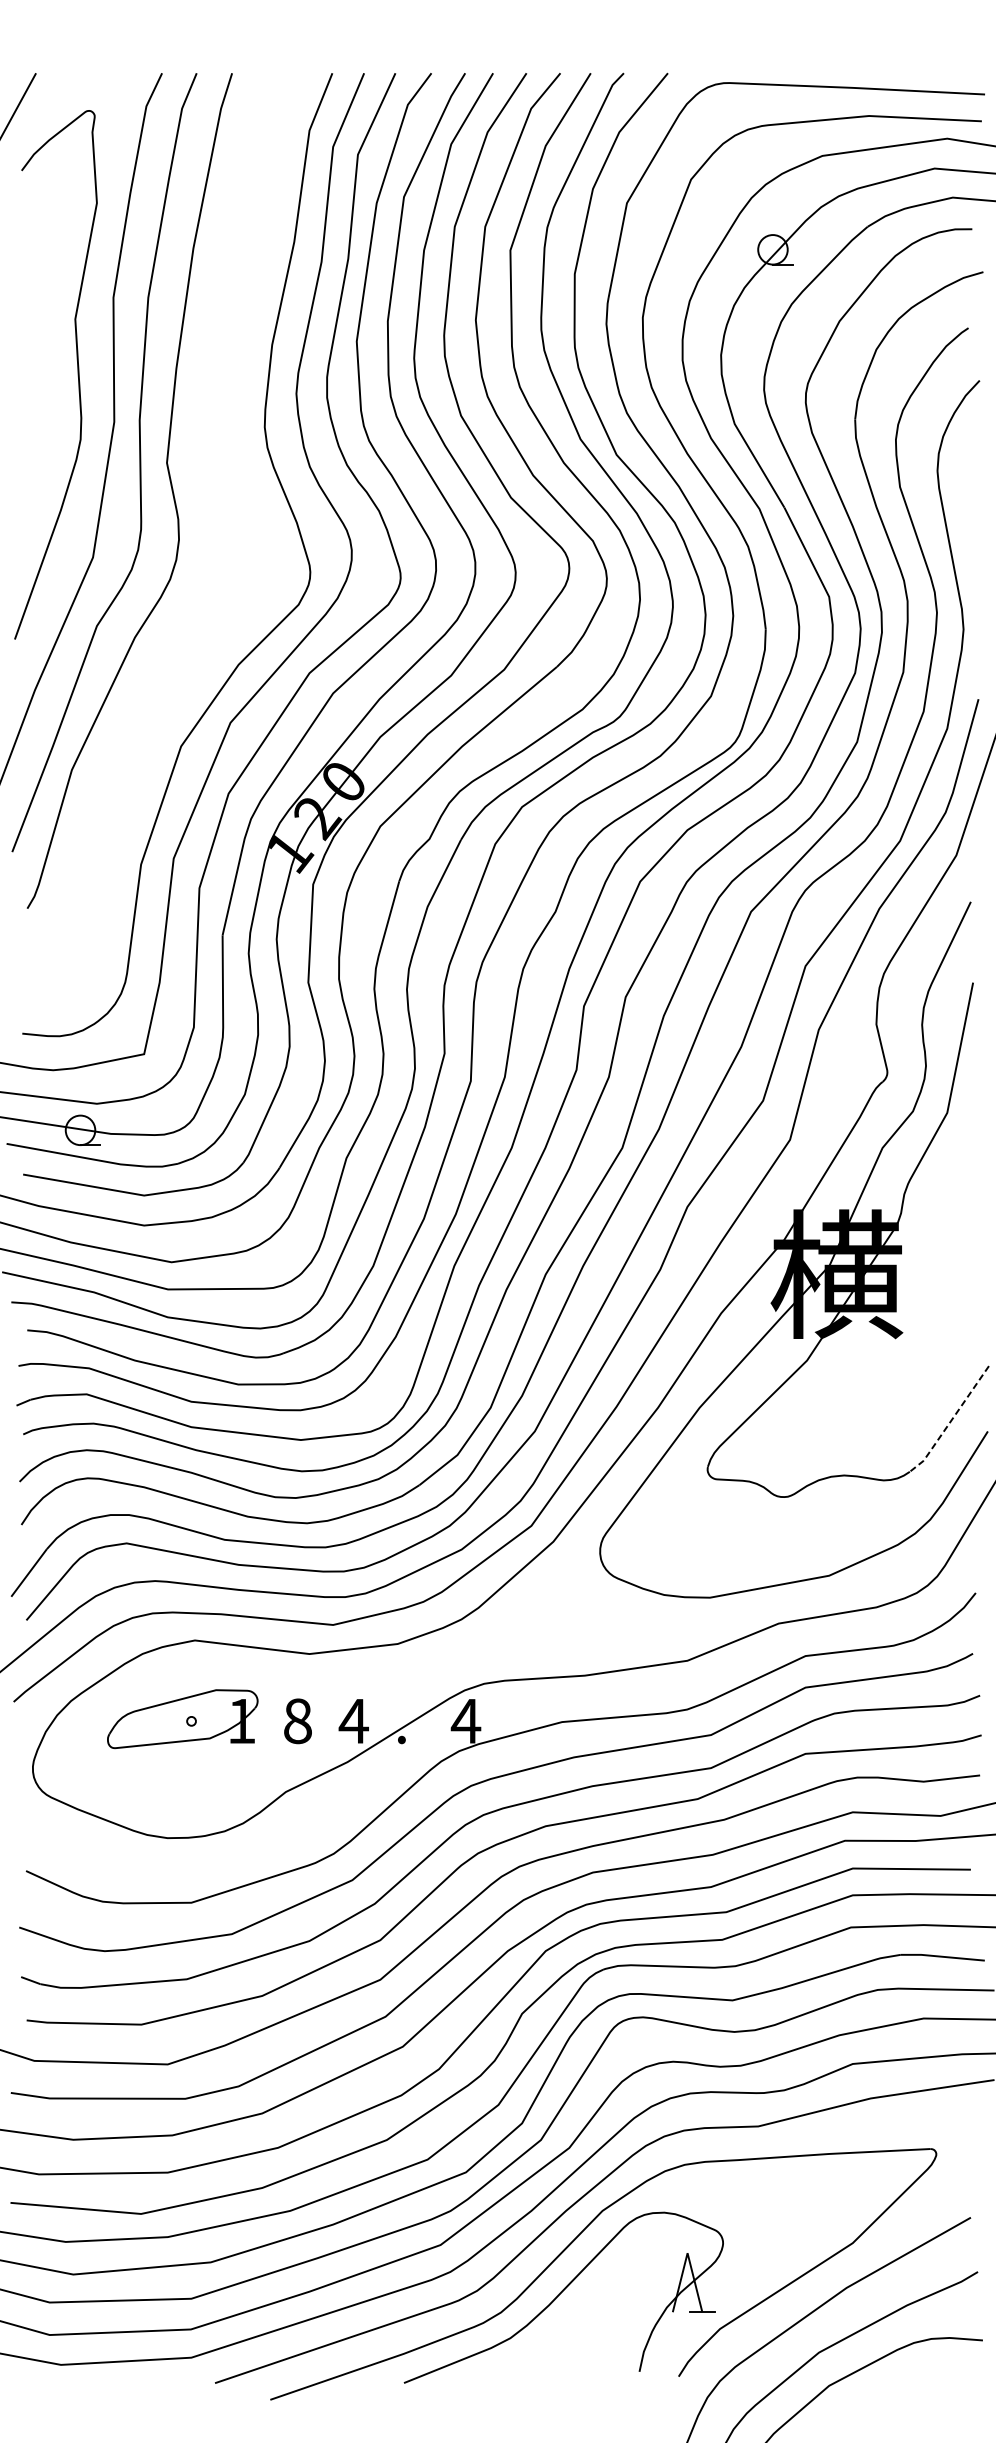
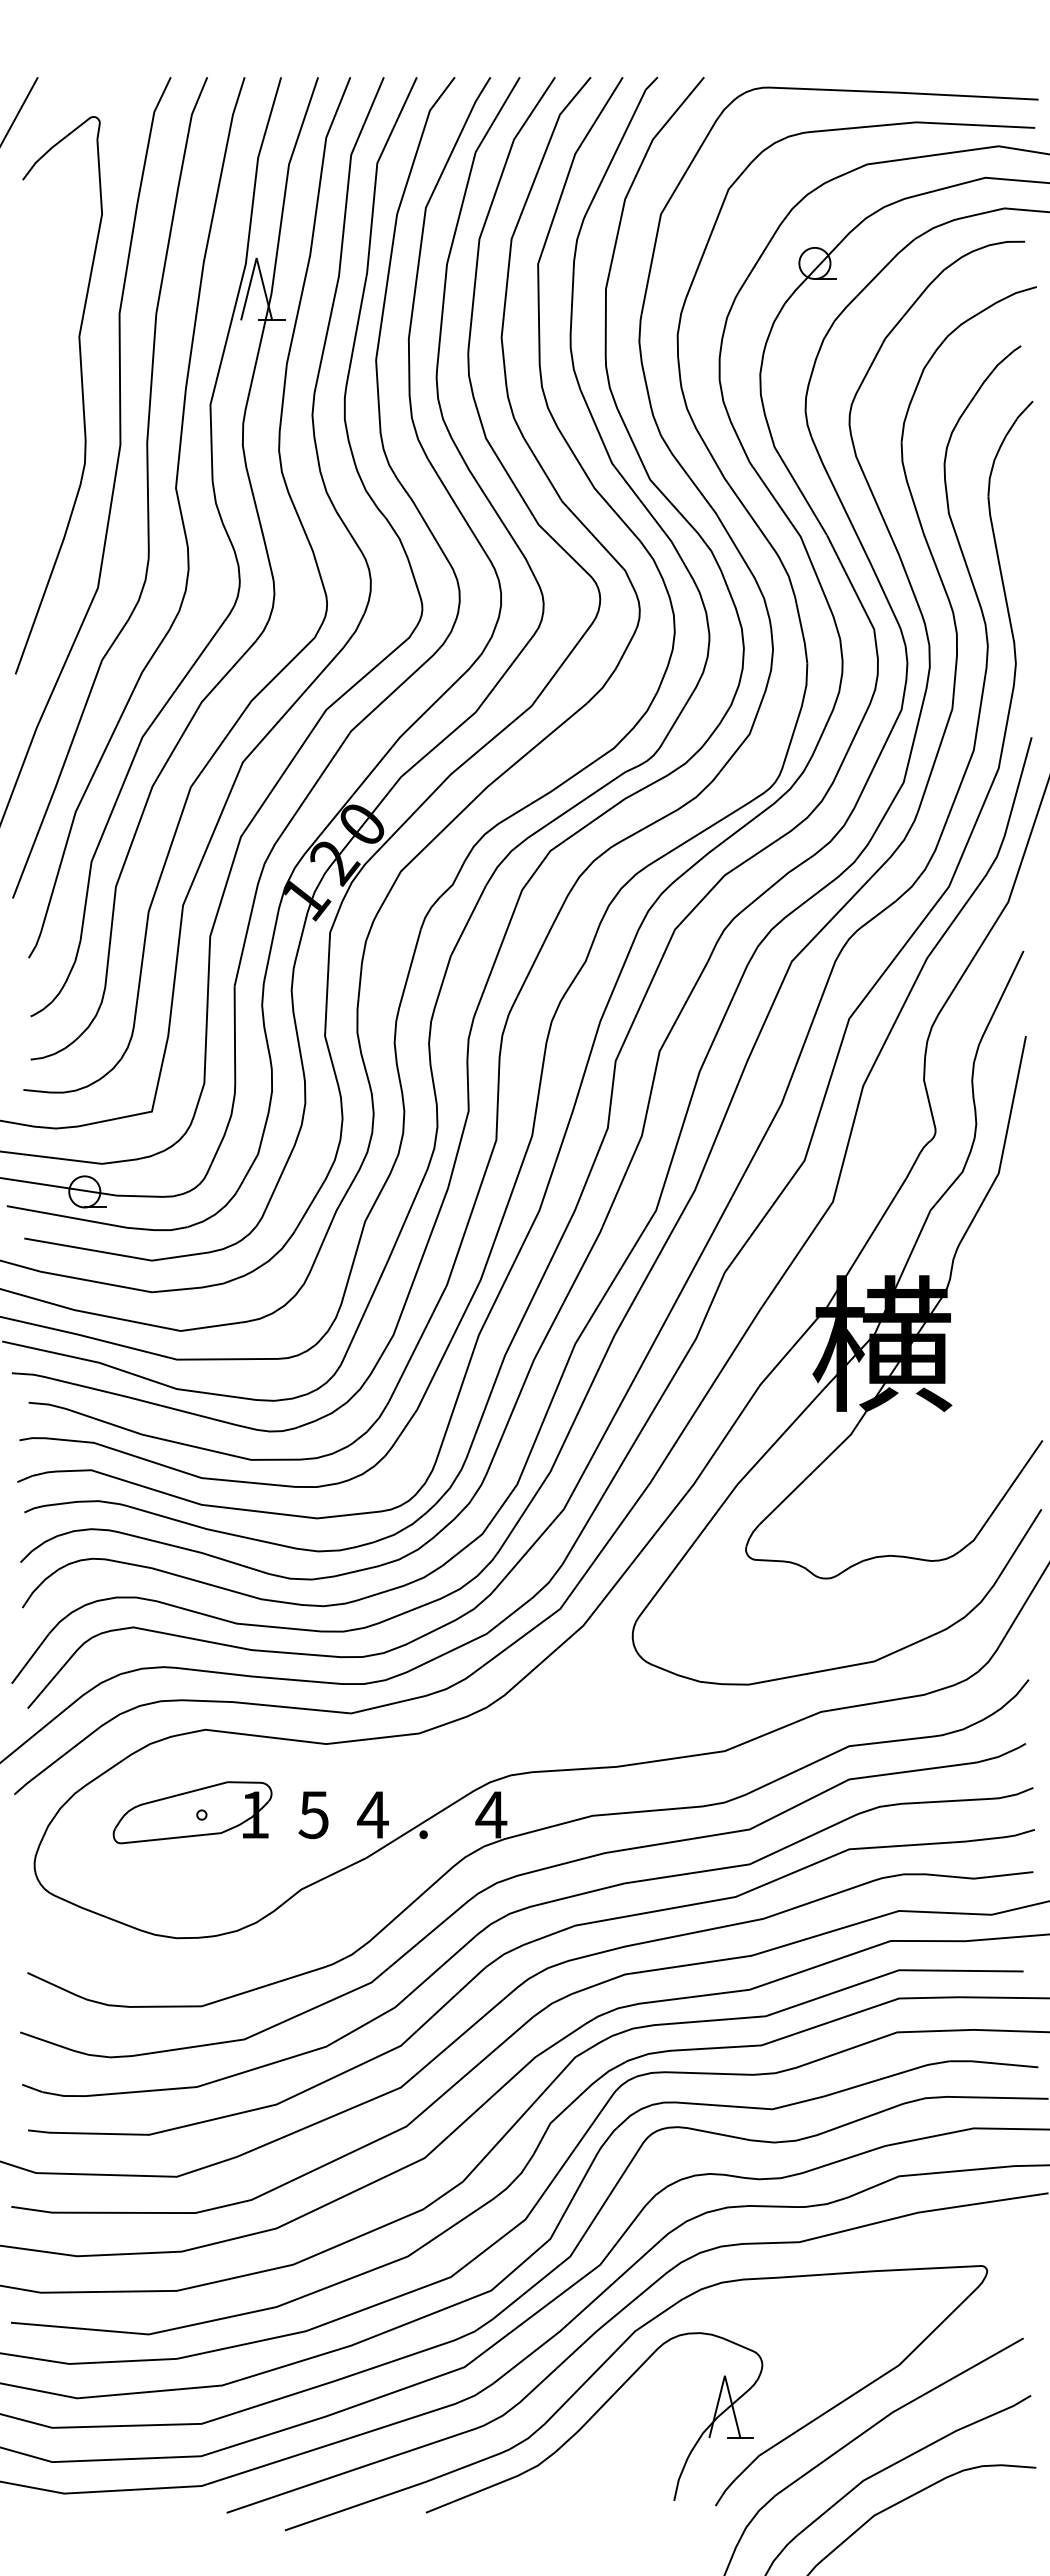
part: (218, 516) -> (230, 544), added
line: (950, 1421) -> (1002, 1498), dashed -> solid
text: (297, 1721) -> (313, 1815), 8 -> 5

